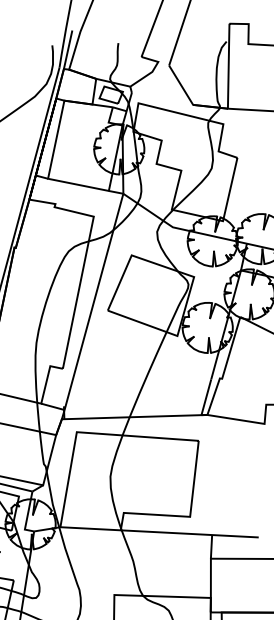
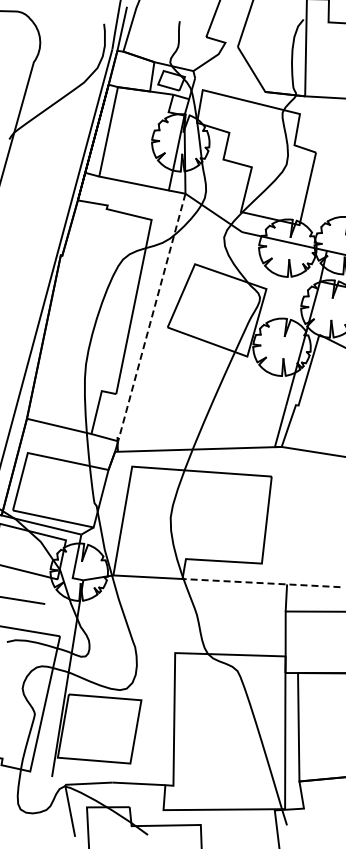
line: (93, 302) -> (151, 318), solid -> dashed
line: (188, 534) -> (260, 583), solid -> dashed

